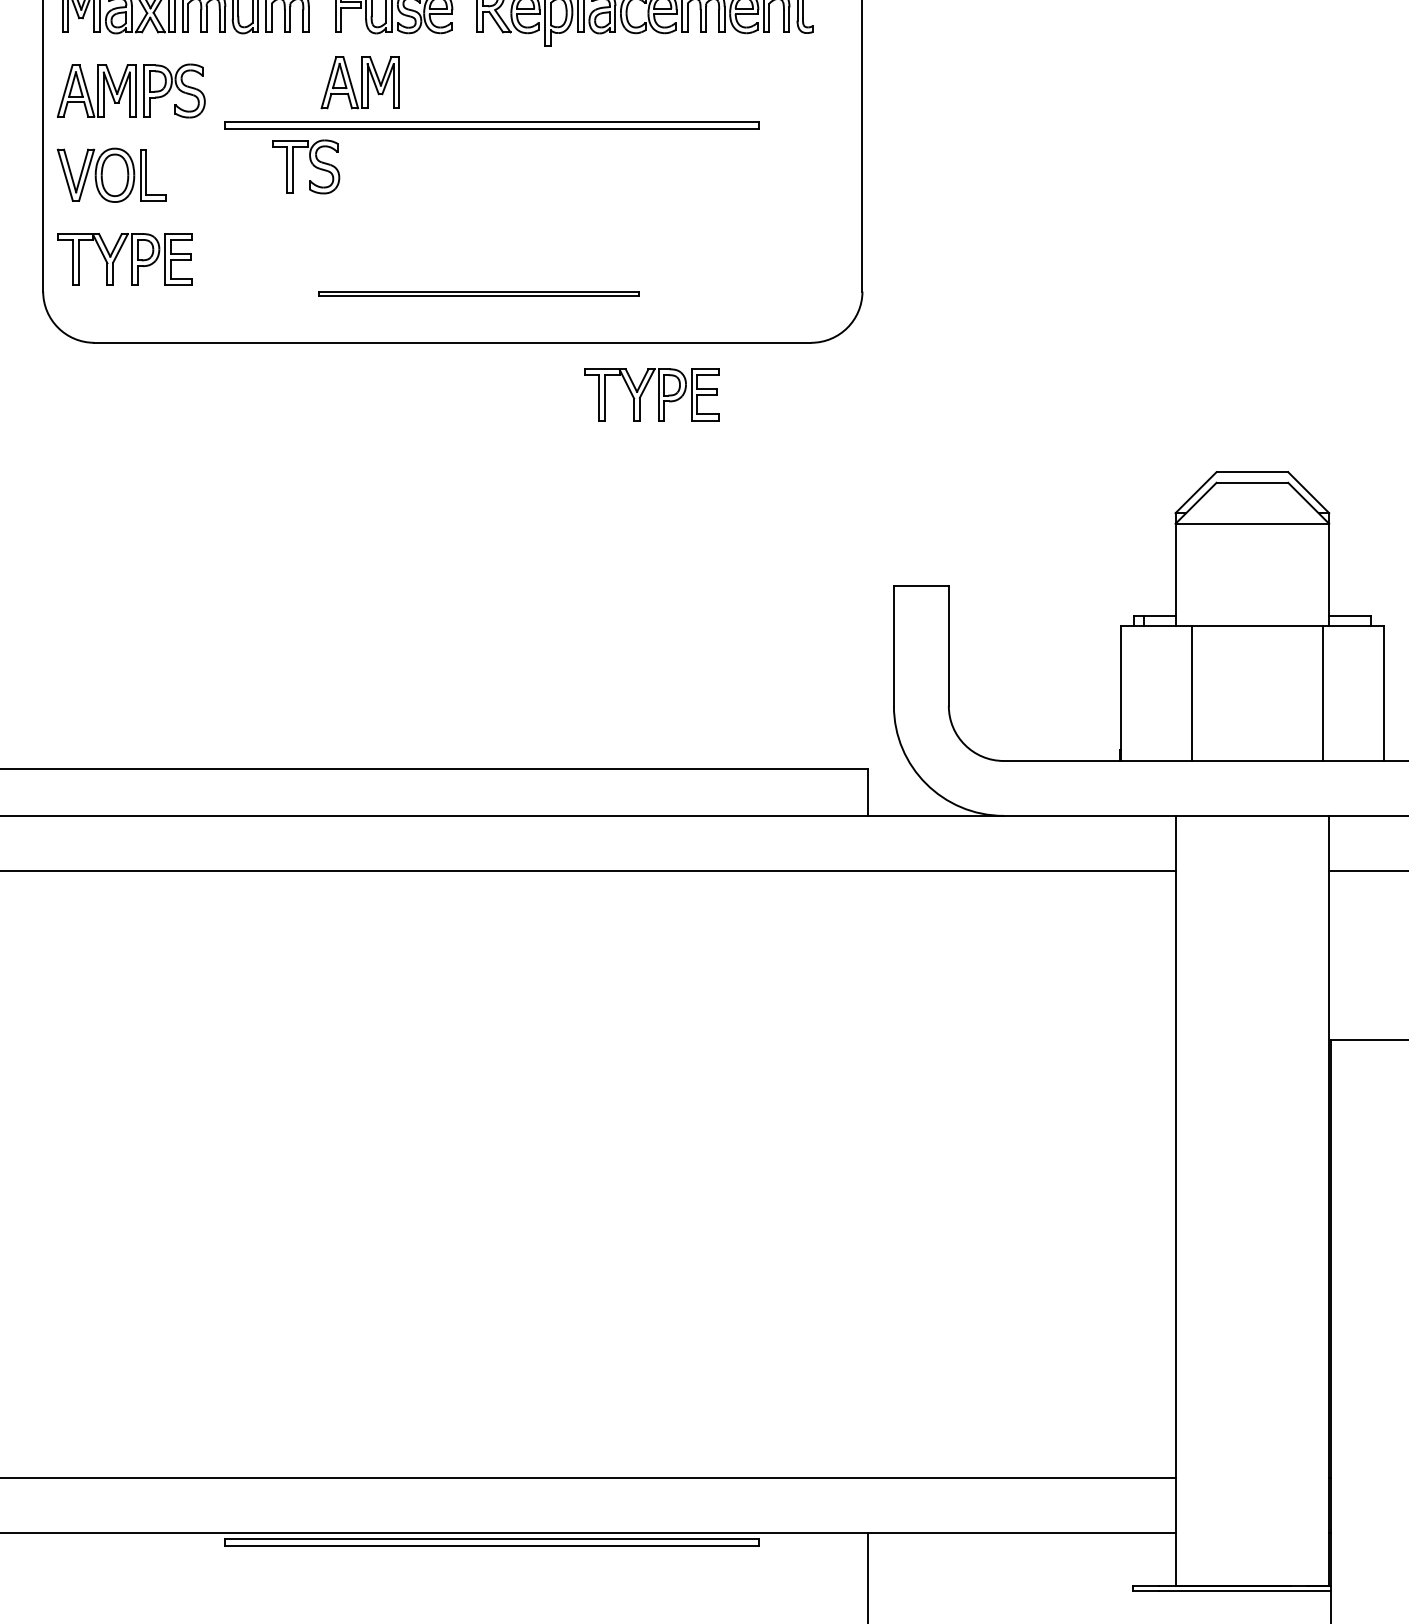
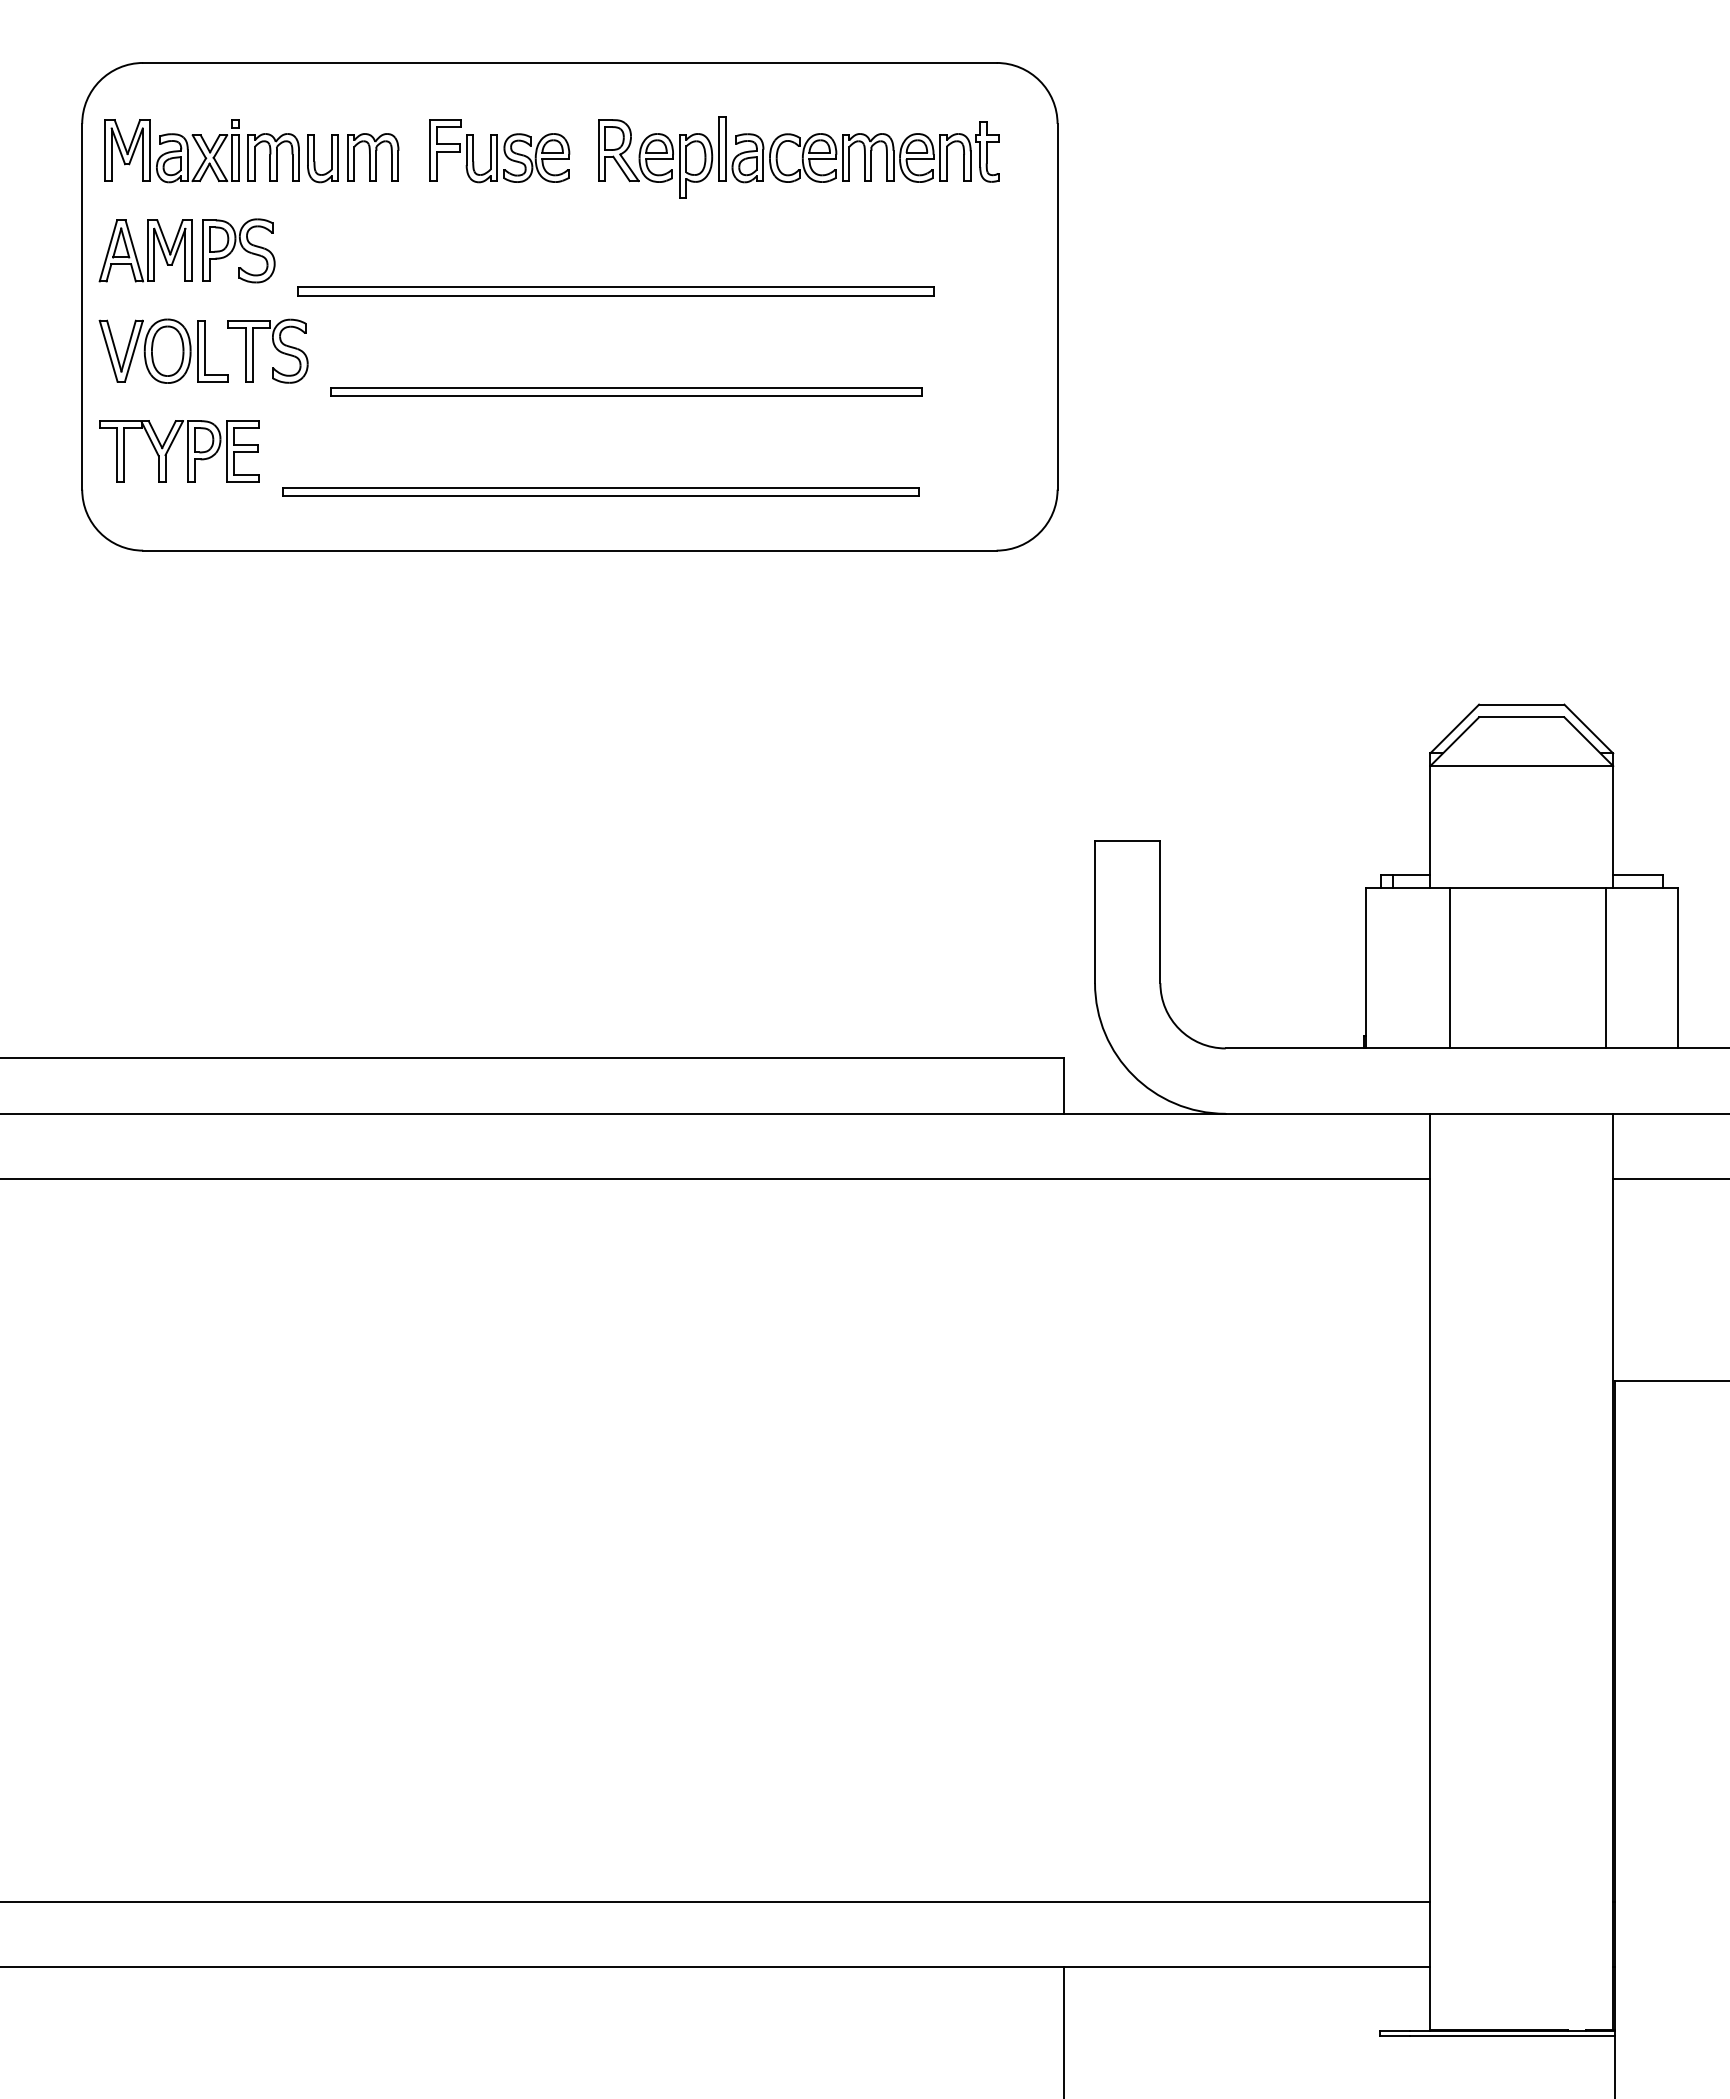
part: (360, 82) -> (459, 240), removed
part: (311, 163) -> (274, 347), moved
part: (500, 209) -> (626, 391), added
part: (478, 293) -> (600, 491), size x1.67
part: (658, 394) -> (814, 612), removed
part: (491, 1542) -> (615, 1978), removed

